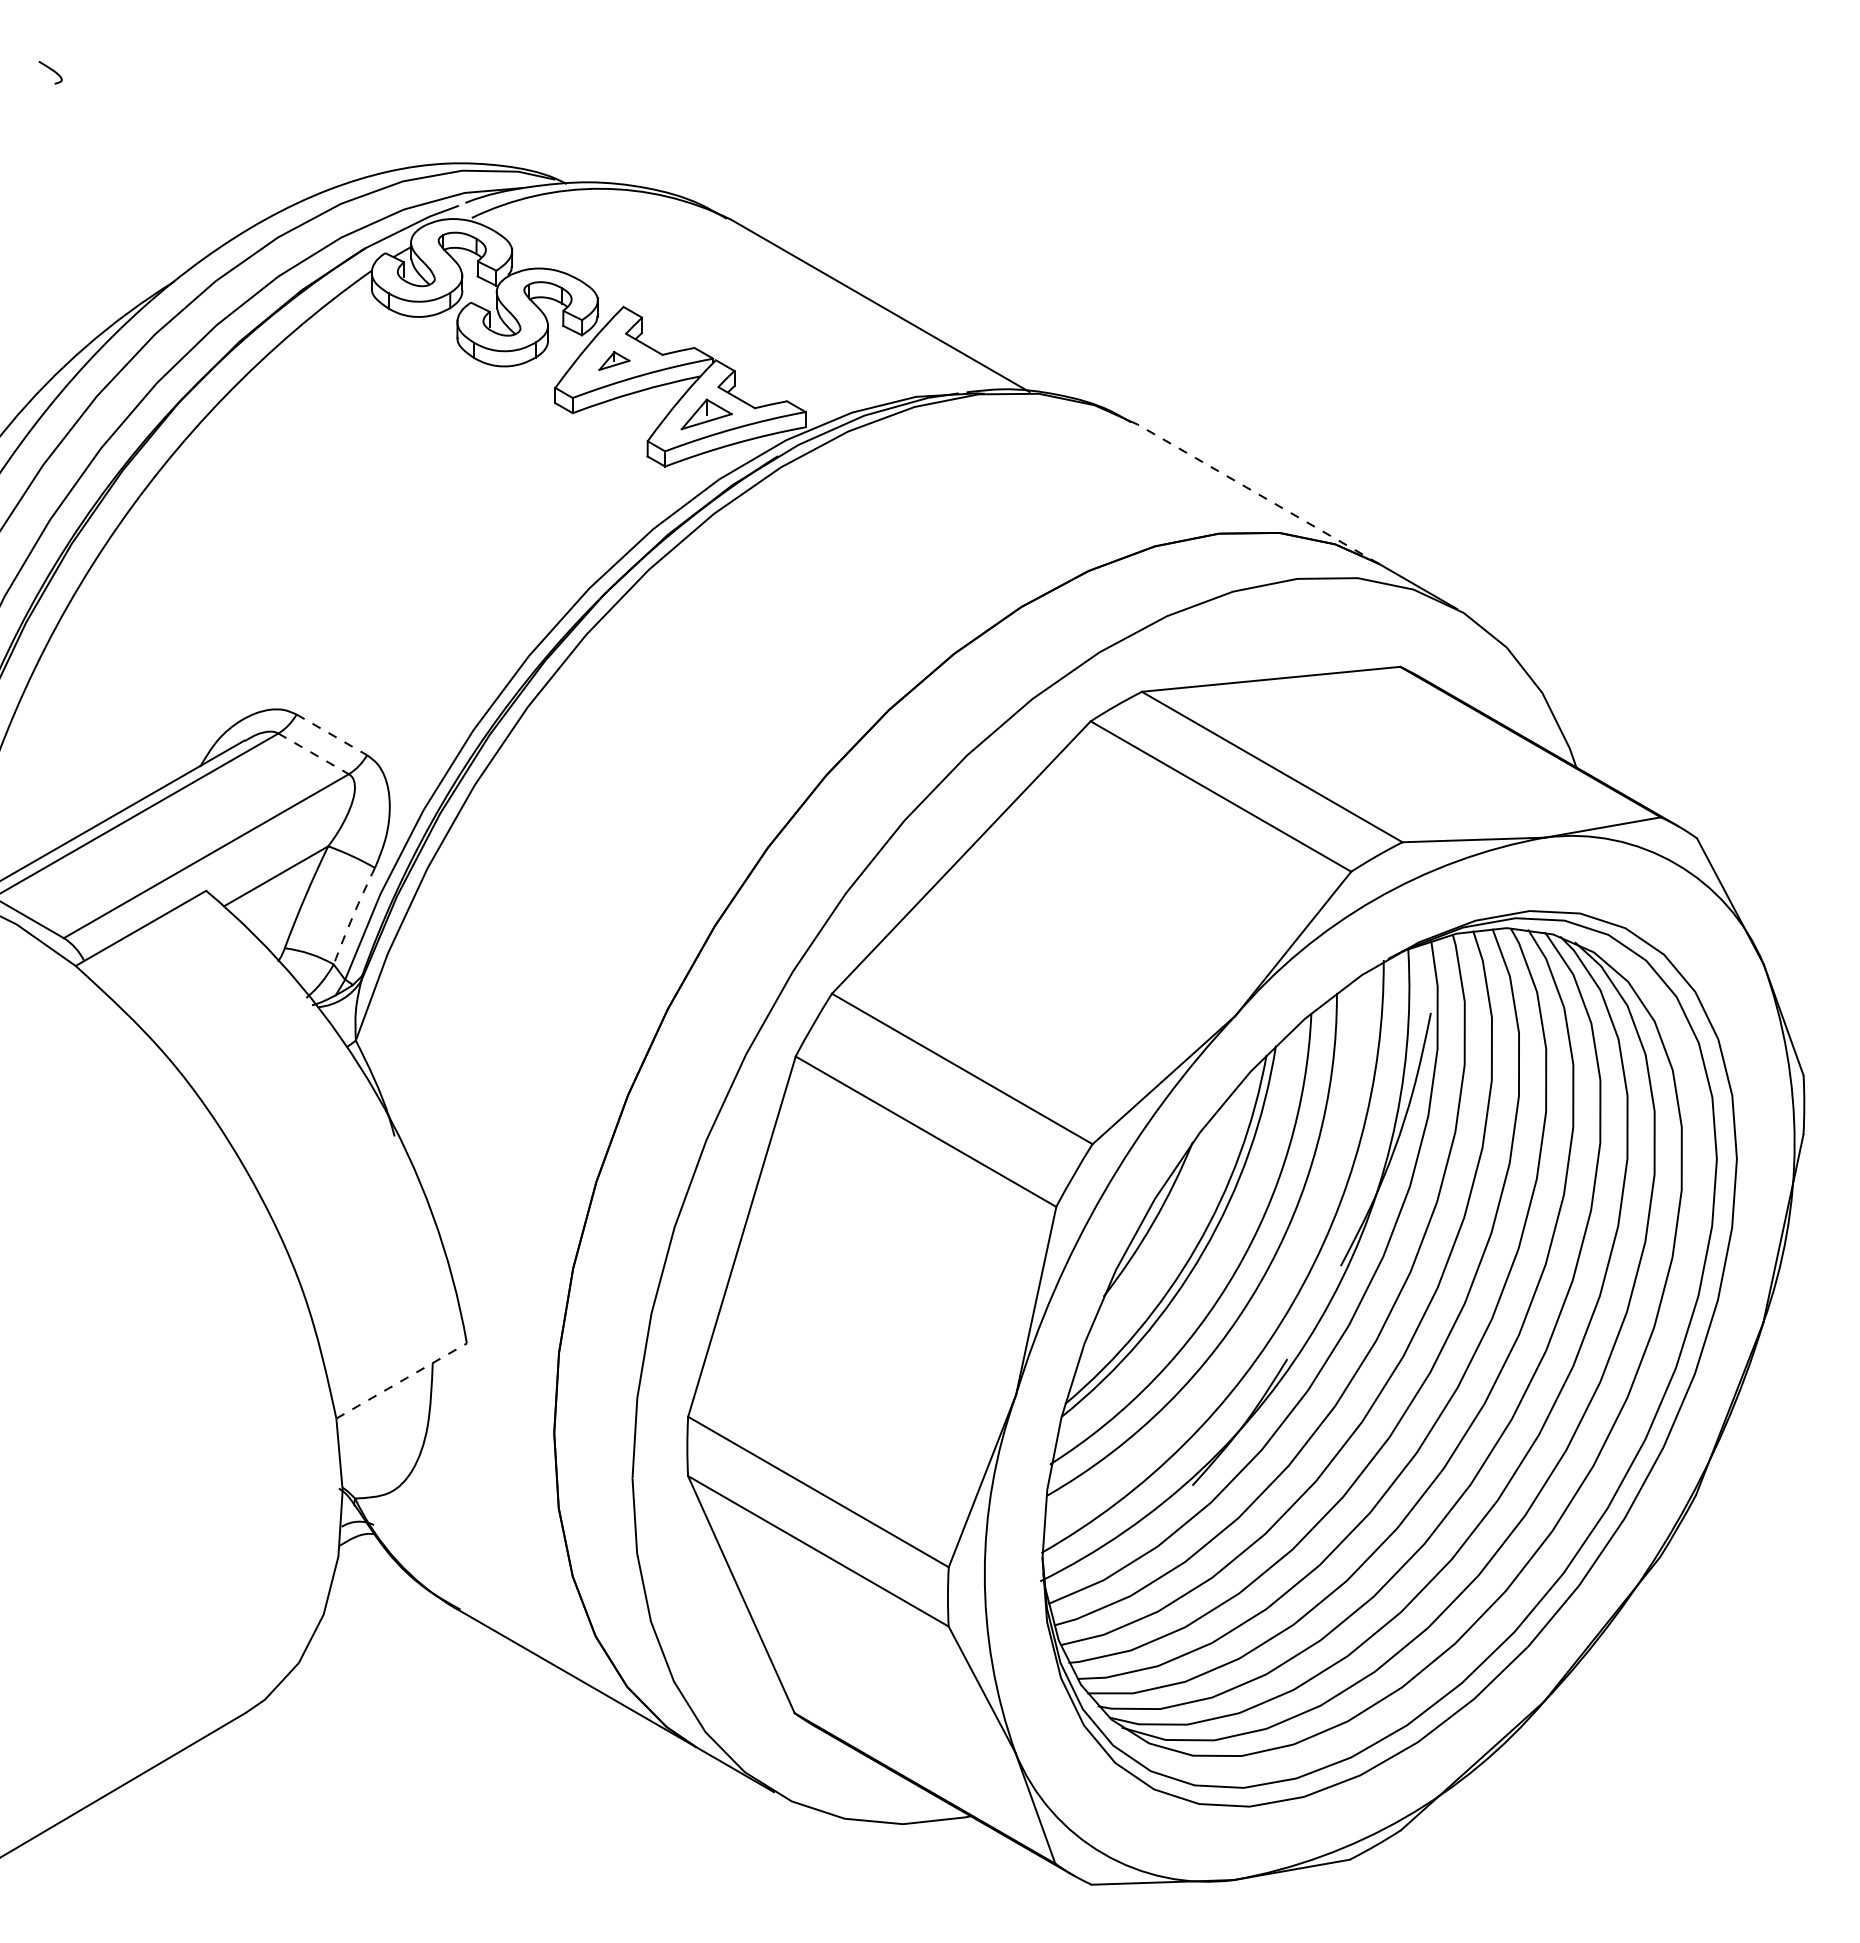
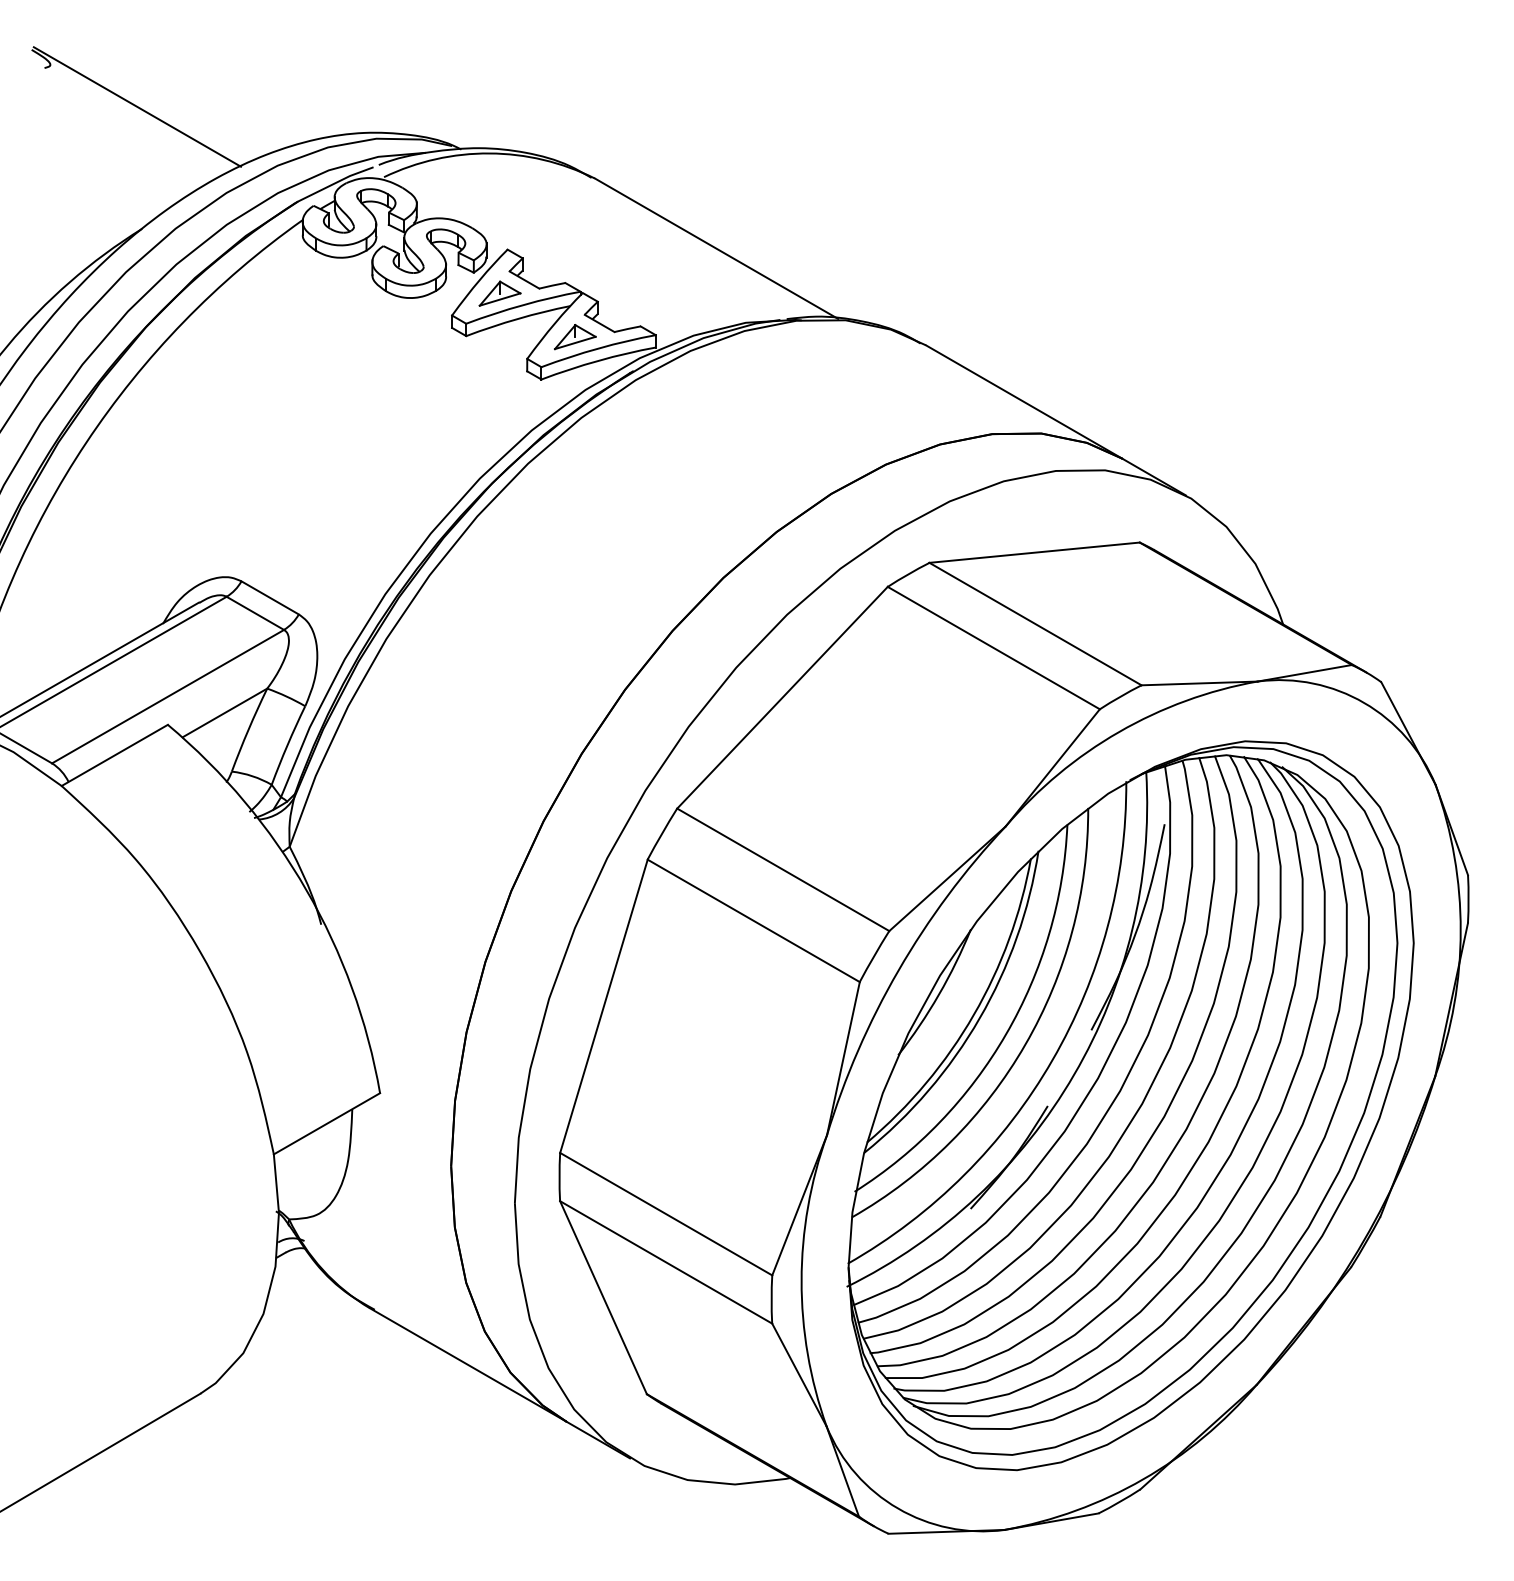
line: (168, 131) -> (137, 106), added
part: (614, 360) -> (500, 293), size x1.67
line: (1257, 493) -> (1023, 401), dashed -> solid
line: (331, 734) -> (269, 597), dashed -> solid
line: (313, 753) -> (255, 613), dashed -> solid
arc: (353, 915) -> (287, 744), dashed -> solid
line: (402, 1380) -> (327, 1123), dashed -> solid

